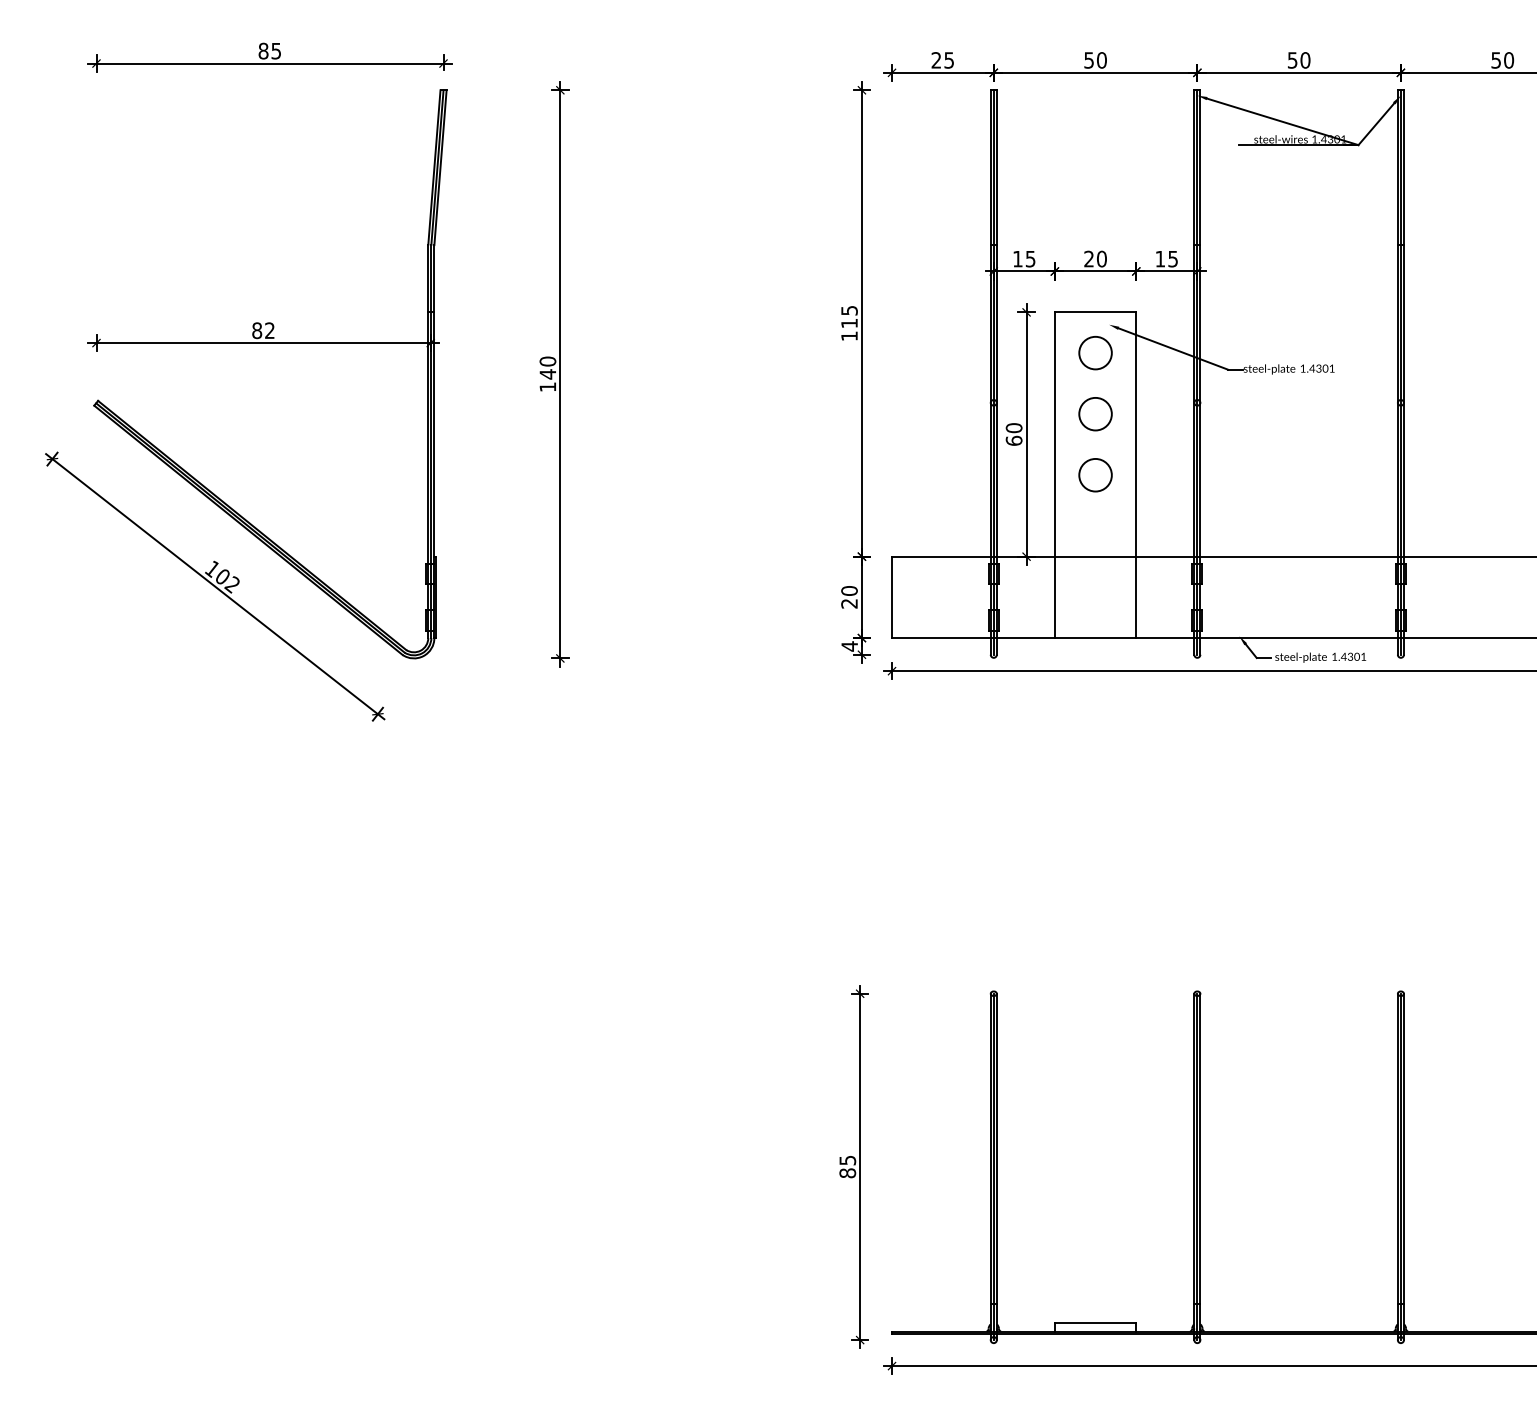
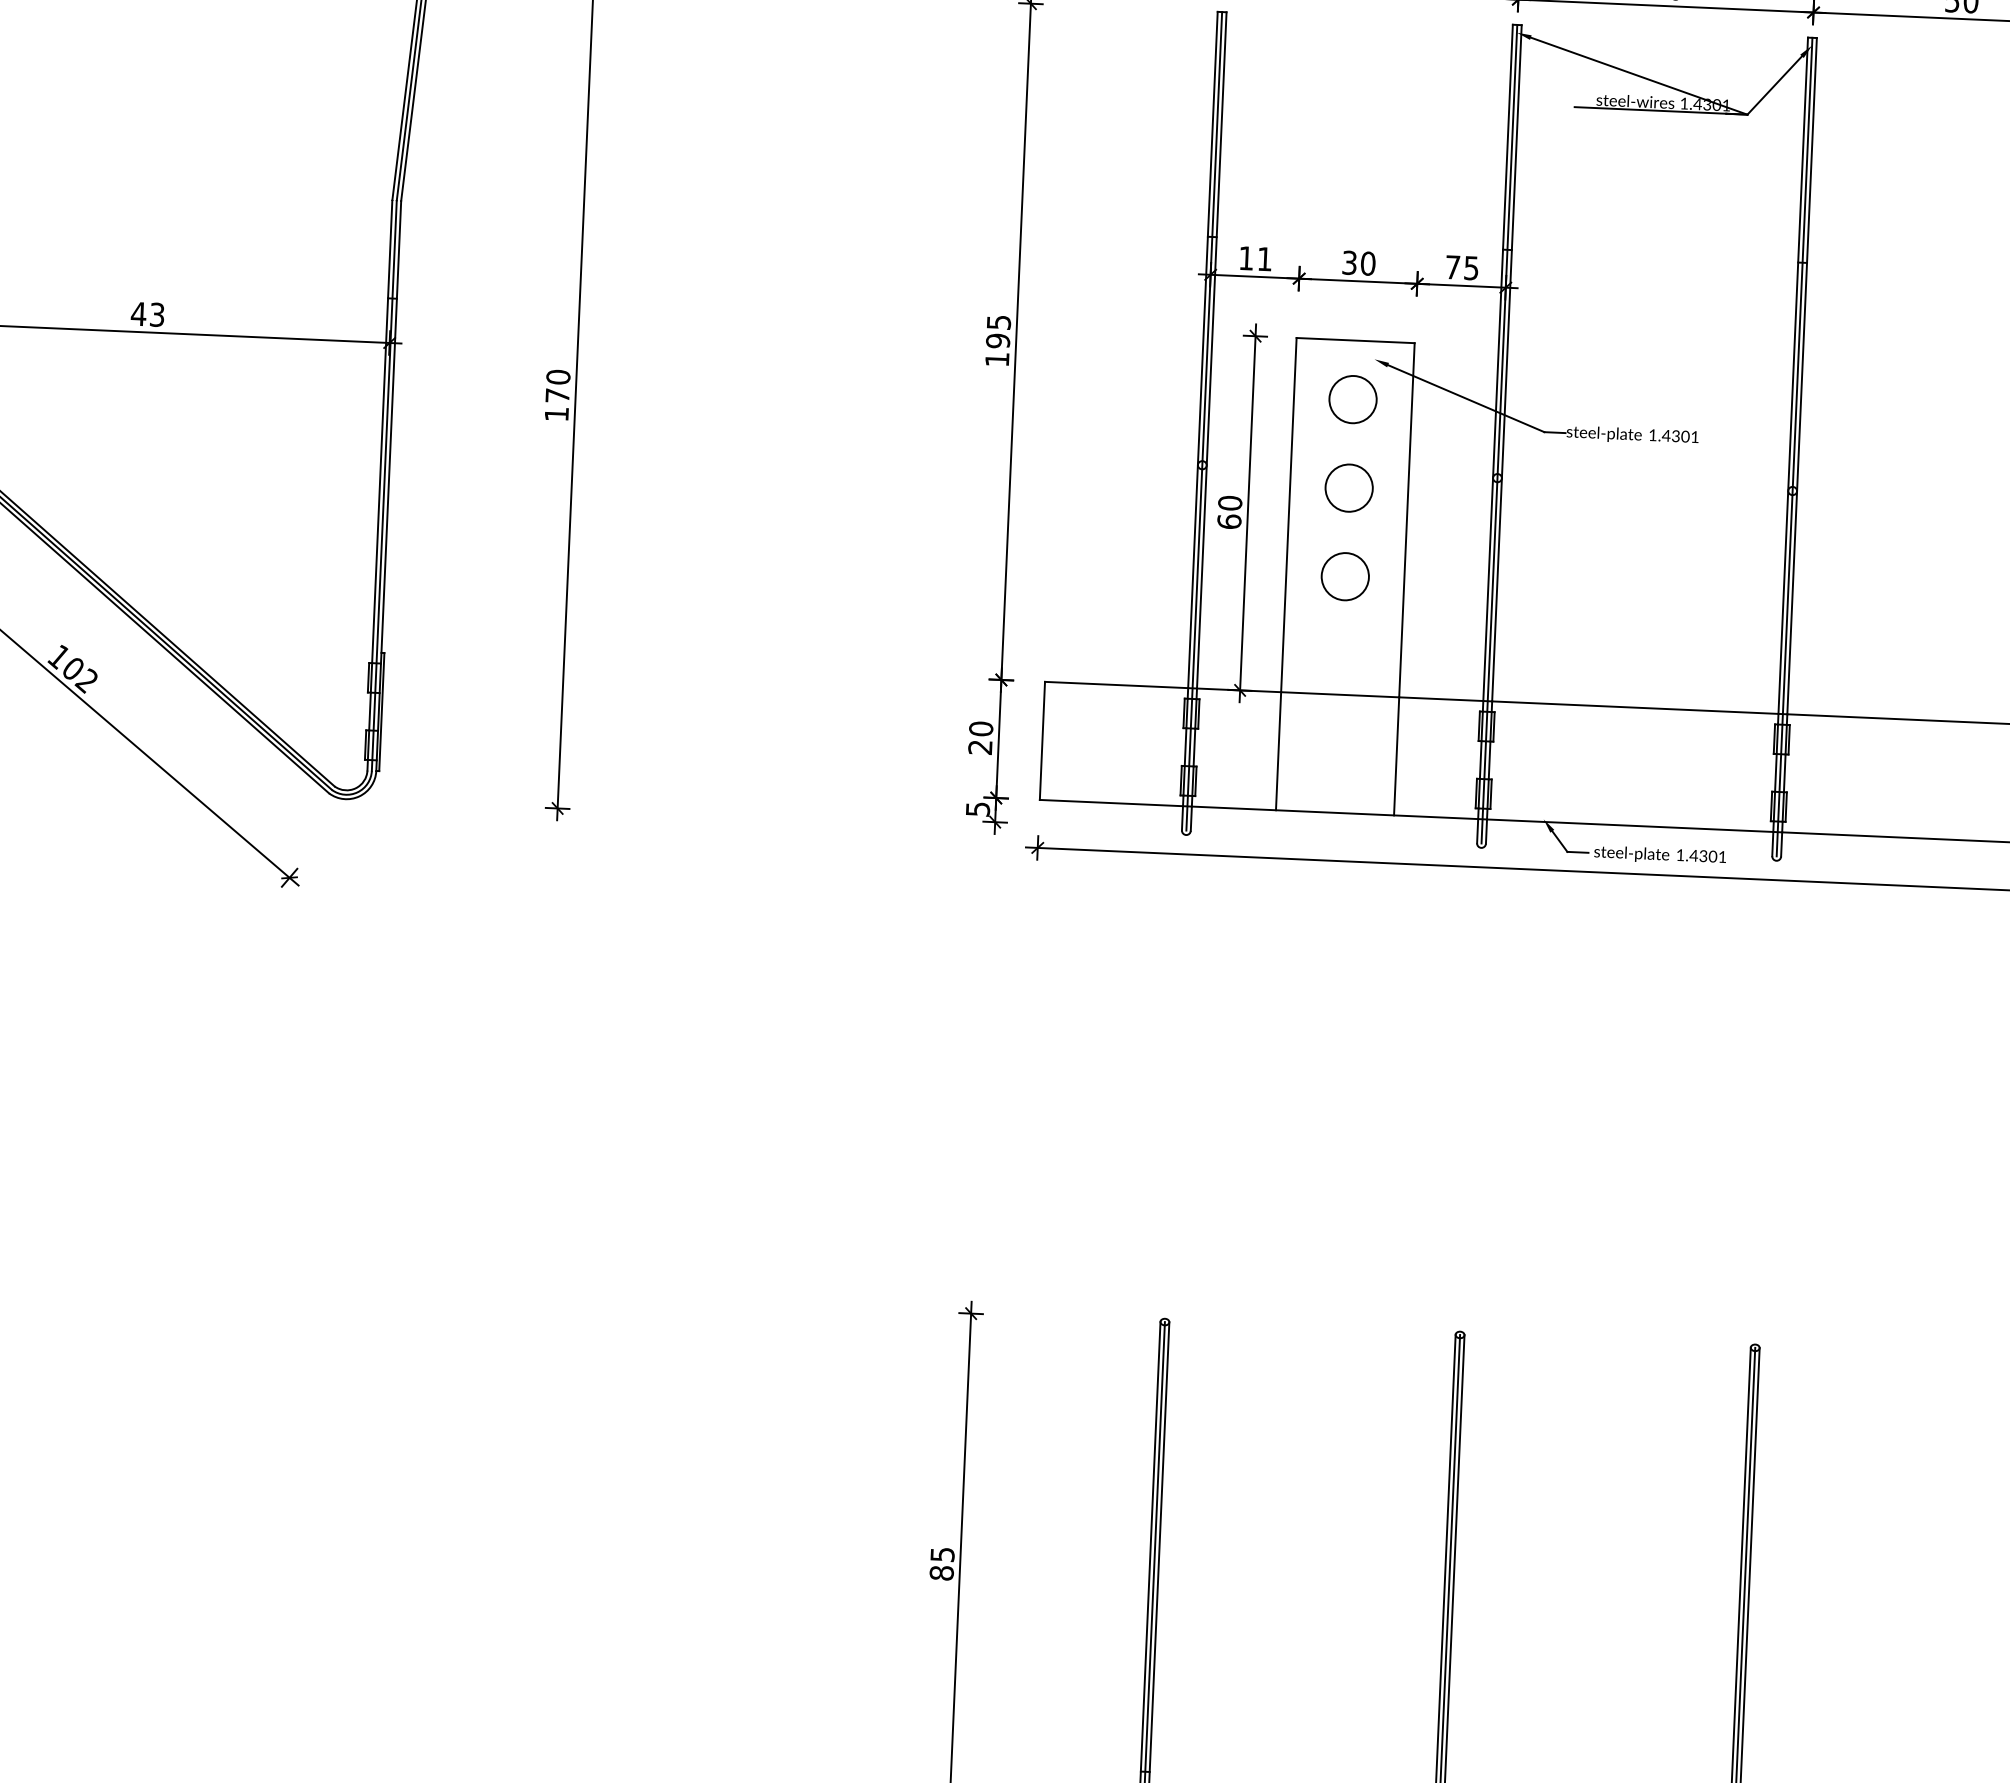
text: (1030, 259) -> (1264, 259), 15 -> 11
text: (1088, 259) -> (1348, 263), 20 -> 30
text: (1160, 259) -> (1453, 267), 15 -> 75
text: (849, 323) -> (998, 341), 115 -> 195
text: (262, 330) -> (146, 314), 82 -> 43
text: (547, 374) -> (556, 395), 140 -> 170
text: (849, 646) -> (977, 809), 4 -> 5

